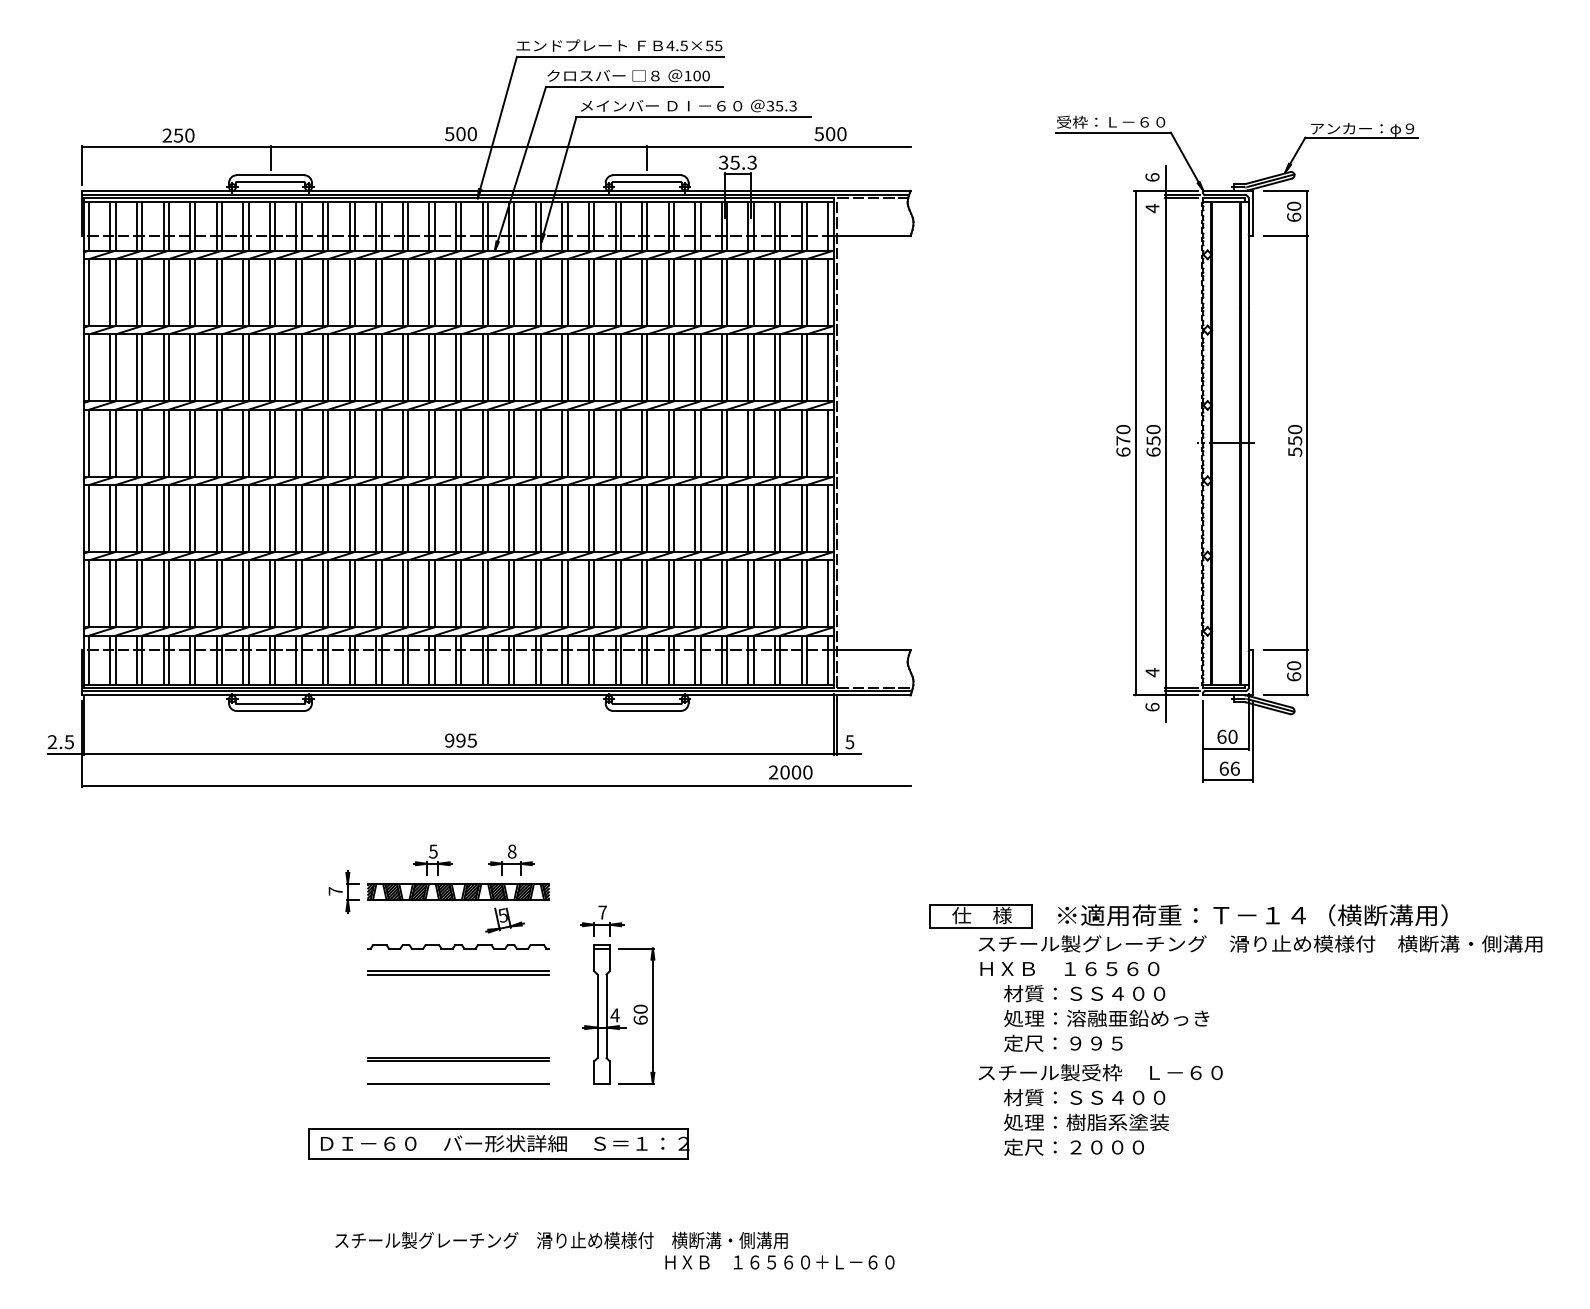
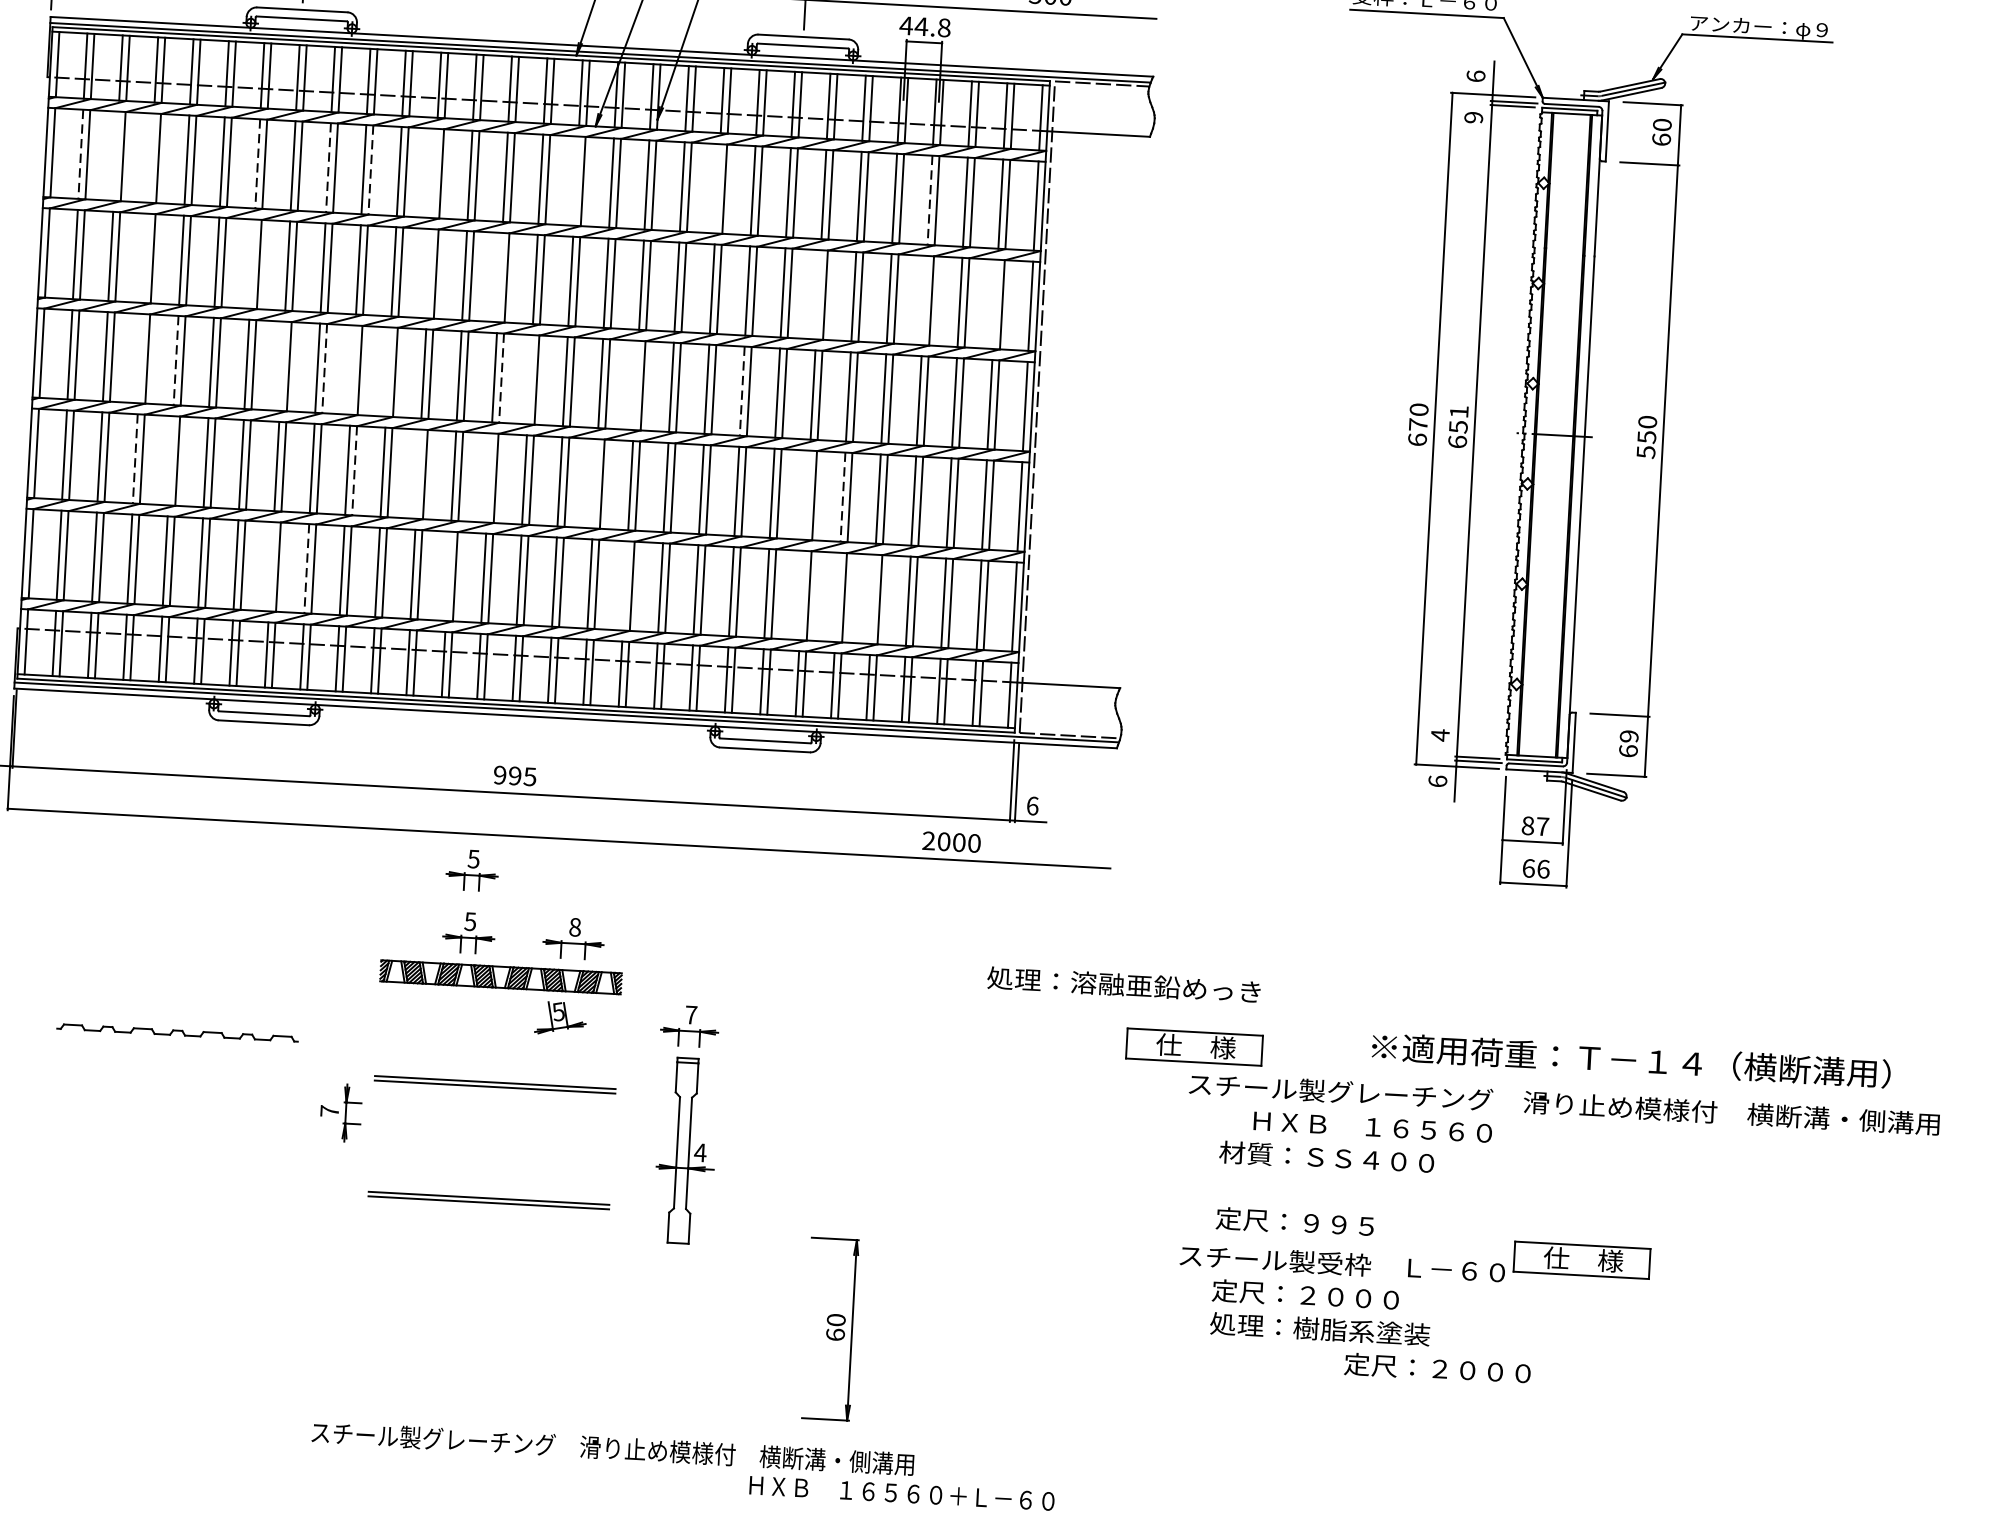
text: (737, 162) -> (924, 26), 35.3 -> 44.8
text: (1152, 208) -> (1473, 117), 4 -> 9
line: (110, 292) -> (80, 154), solid -> dashed
line: (136, 292) -> (115, 156), removed
line: (163, 292) -> (151, 158), removed
line: (243, 292) -> (257, 163), solid -> dashed
line: (296, 292) -> (328, 167), solid -> dashed
line: (328, 292) -> (371, 170), solid -> dashed
line: (376, 292) -> (435, 173), removed
line: (482, 292) -> (576, 181), removed
line: (588, 292) -> (717, 188), removed
line: (748, 292) -> (930, 200), solid -> dashed
line: (163, 367) -> (146, 257), removed
line: (243, 367) -> (252, 263), removed
line: (376, 367) -> (429, 273), removed
line: (429, 367) -> (500, 277), removed
line: (668, 367) -> (818, 294), removed
line: (748, 367) -> (924, 300), removed
line: (801, 367) -> (995, 303), removed
text: (1153, 429) -> (1459, 411), 650 -> 651
line: (163, 442) -> (140, 357), removed
line: (269, 442) -> (281, 365), removed
line: (323, 442) -> (353, 369), removed
line: (349, 442) -> (388, 371), removed
line: (456, 442) -> (530, 378), removed
line: (535, 442) -> (635, 384), removed
line: (190, 443) -> (176, 361), solid -> dashed
line: (301, 443) -> (324, 369), solid -> dashed
line: (434, 443) -> (501, 378), solid -> dashed
line: (615, 443) -> (742, 391), solid -> dashed
line: (190, 517) -> (171, 459), removed
line: (376, 517) -> (418, 472), removed
line: (429, 517) -> (489, 476), removed
line: (509, 517) -> (595, 482), removed
line: (668, 517) -> (807, 494), removed
line: (163, 518) -> (135, 458), solid -> dashed
line: (328, 518) -> (354, 470), solid -> dashed
line: (695, 518) -> (843, 497), solid -> dashed
line: (269, 593) -> (270, 566), removed
line: (296, 593) -> (306, 568), solid -> dashed
line: (402, 593) -> (447, 575), removed
line: (535, 593) -> (624, 585), removed
line: (668, 593) -> (801, 595), removed
line: (695, 593) -> (837, 597), removed
line: (721, 593) -> (872, 598), removed
text: (1294, 665) -> (1629, 736), 60 -> 69
text: (1227, 736) -> (1535, 825), 60 -> 87
text: (849, 742) -> (1032, 806), 5 -> 6
part: (432, 812) -> (472, 869), added
part: (343, 891) -> (340, 1112), moved
text: (1252, 915) -> (1630, 1060), moved
part: (458, 946) -> (177, 1032), moved
text: (1069, 969) -> (1372, 1127), moved
part: (636, 1016) -> (830, 1329), moved
text: (1106, 1018) -> (1123, 984), moved
part: (1279, 1060) -> (1581, 1260), added
line: (458, 1083) -> (487, 1232), removed
text: (1084, 1097) -> (1319, 1295), 材質：ＳＳ４００ -> 定尺：２０００
part: (498, 1143) -> (536, 1314), removed
text: (1073, 1146) -> (1436, 1367), moved

